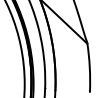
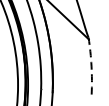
arc: (89, 67) -> (91, 66), solid -> dashed

